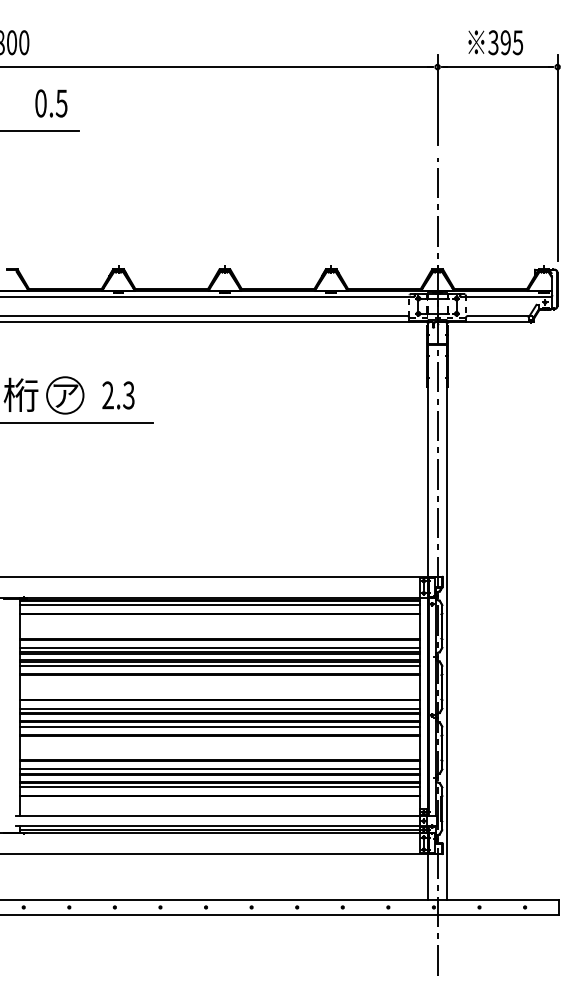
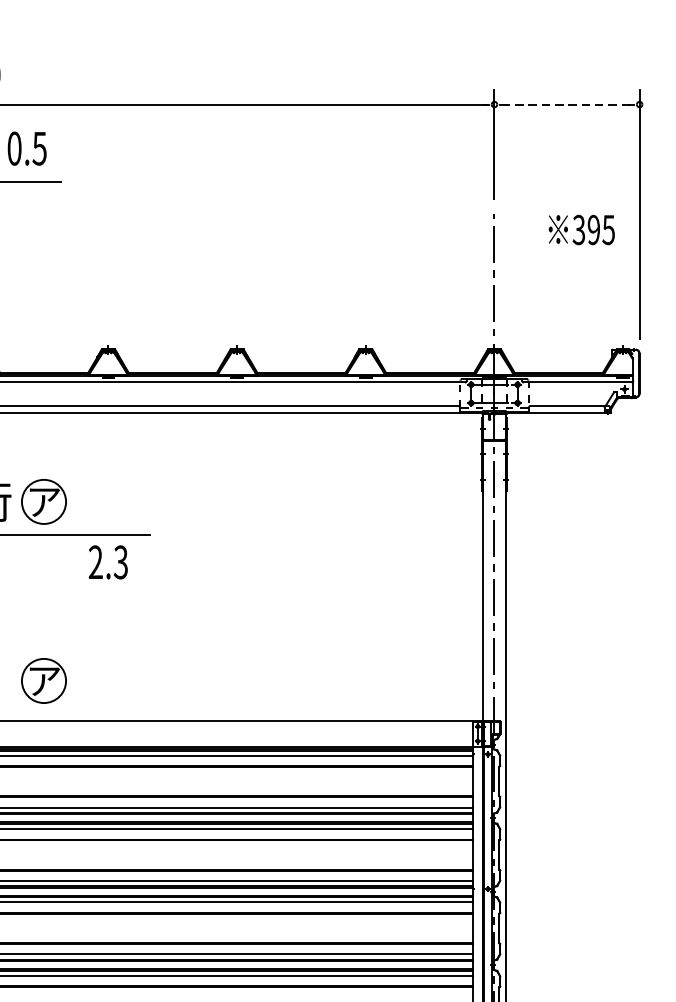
text: (495, 42) -> (581, 229), moved
line: (497, 67) -> (566, 105), solid -> dashed
text: (118, 395) -> (108, 562), moved
part: (65, 543) -> (44, 681), added

